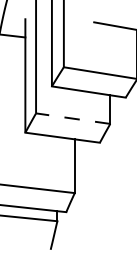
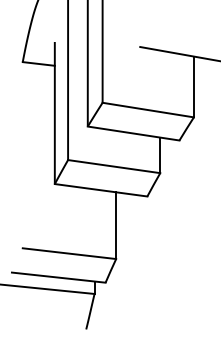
line: (73, 118) -> (114, 166), dashed -> solid

